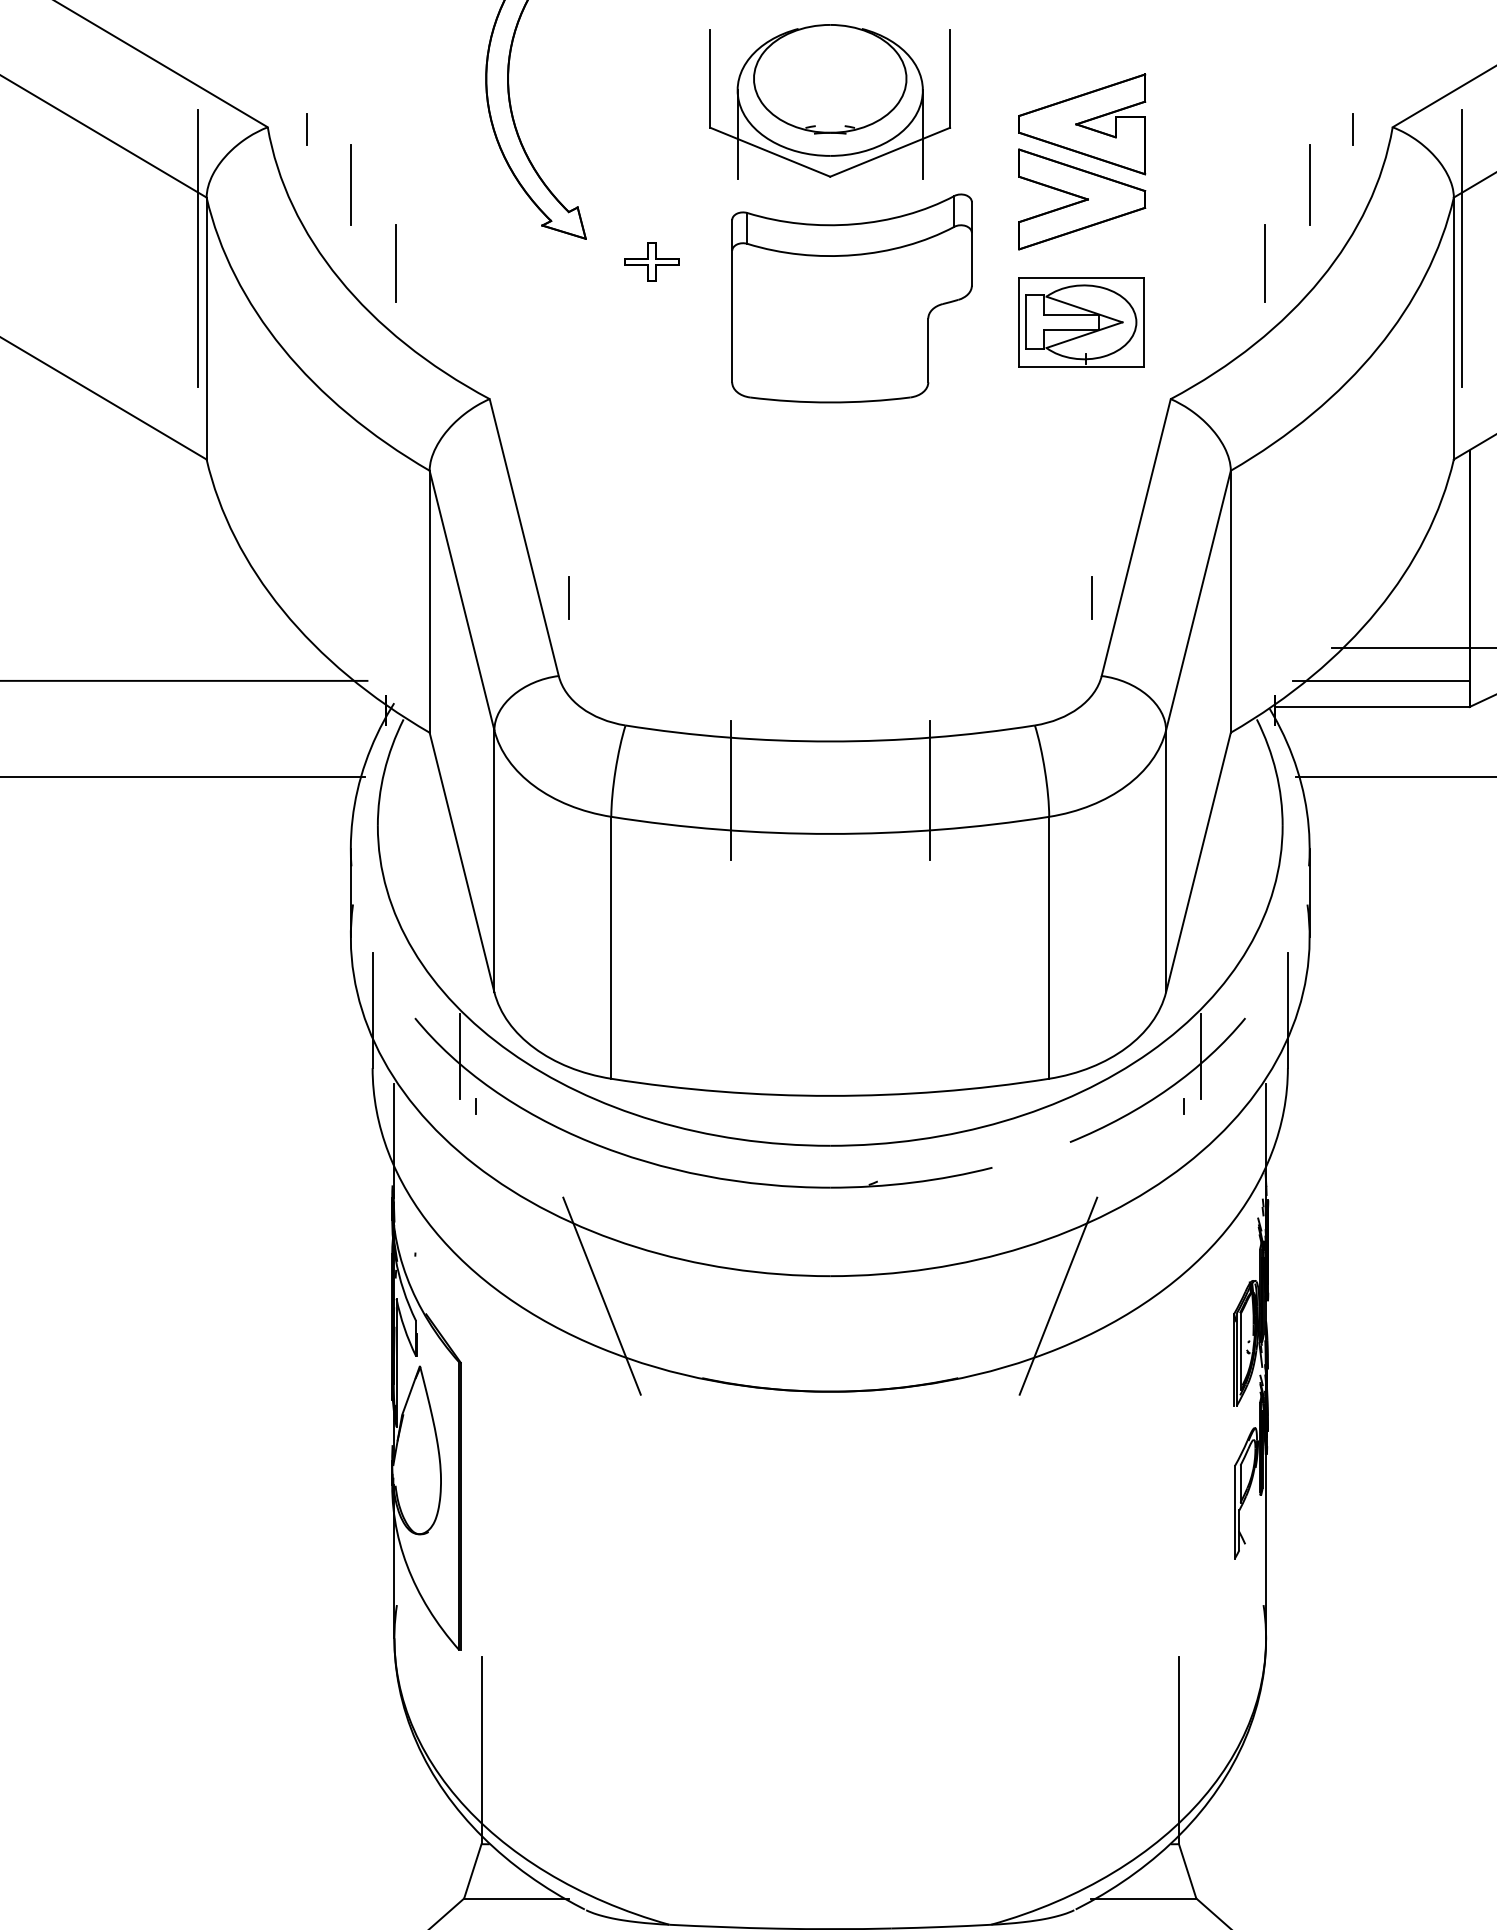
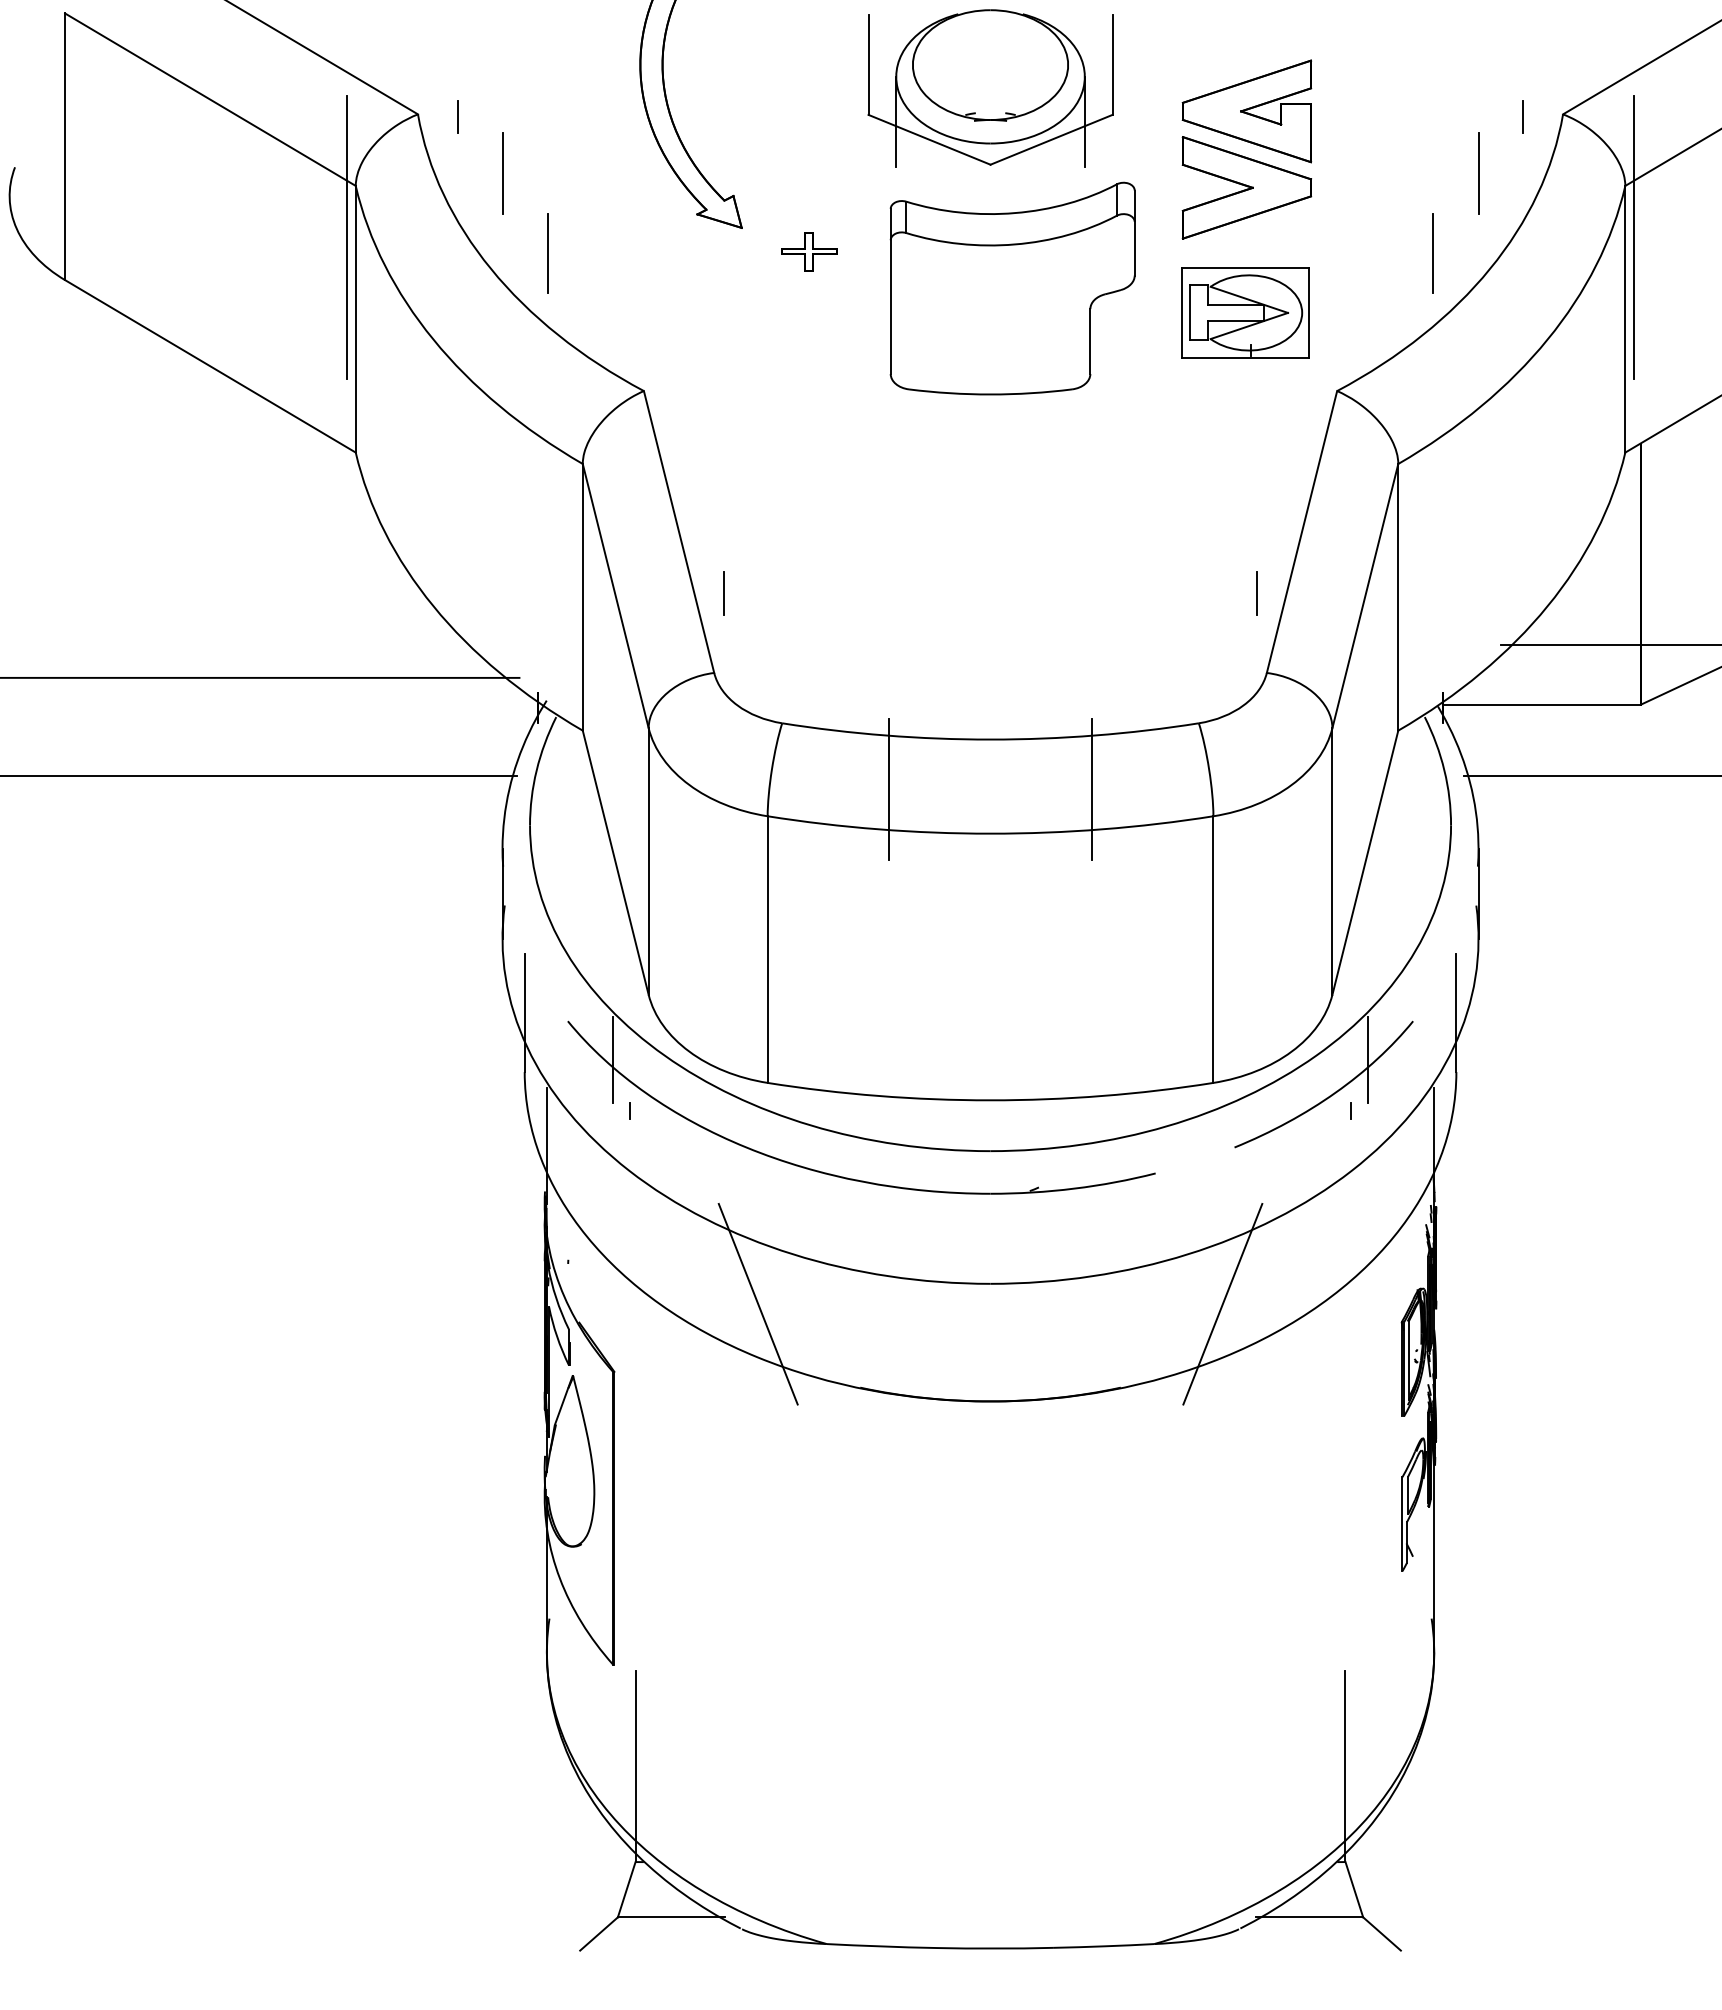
line: (1381, 680) -> (1551, 677), removed

